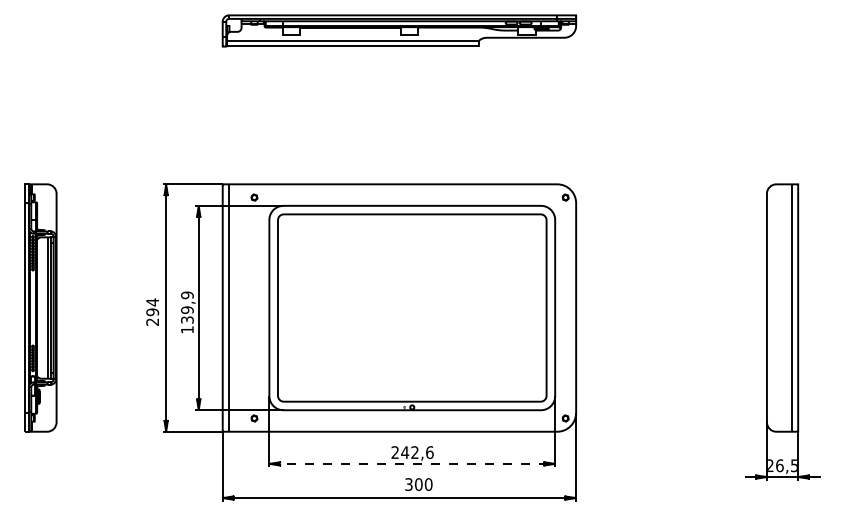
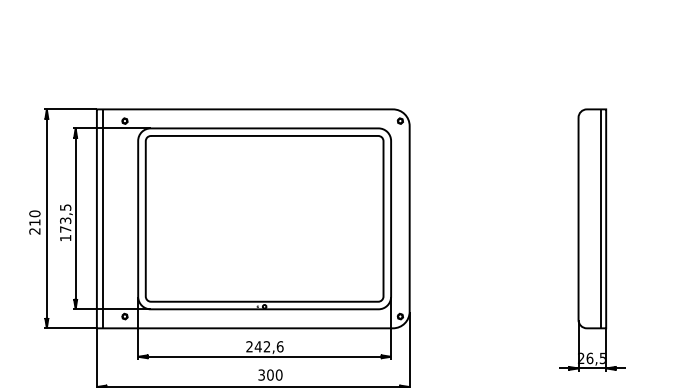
text: (152, 307) -> (34, 218), 294 -> 210
text: (187, 307) -> (65, 218), 139,9 -> 173,5
line: (412, 463) -> (264, 356), dashed -> solid

